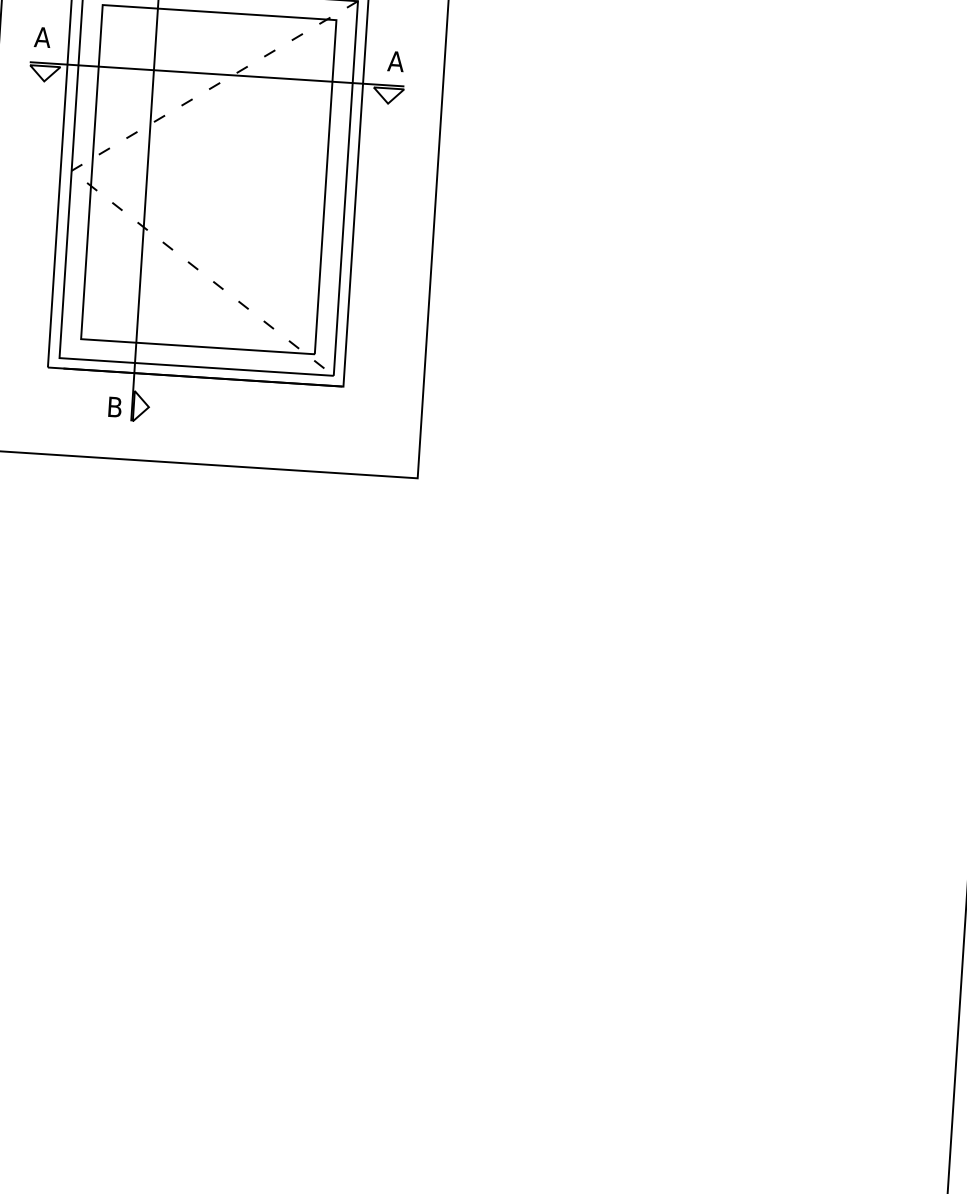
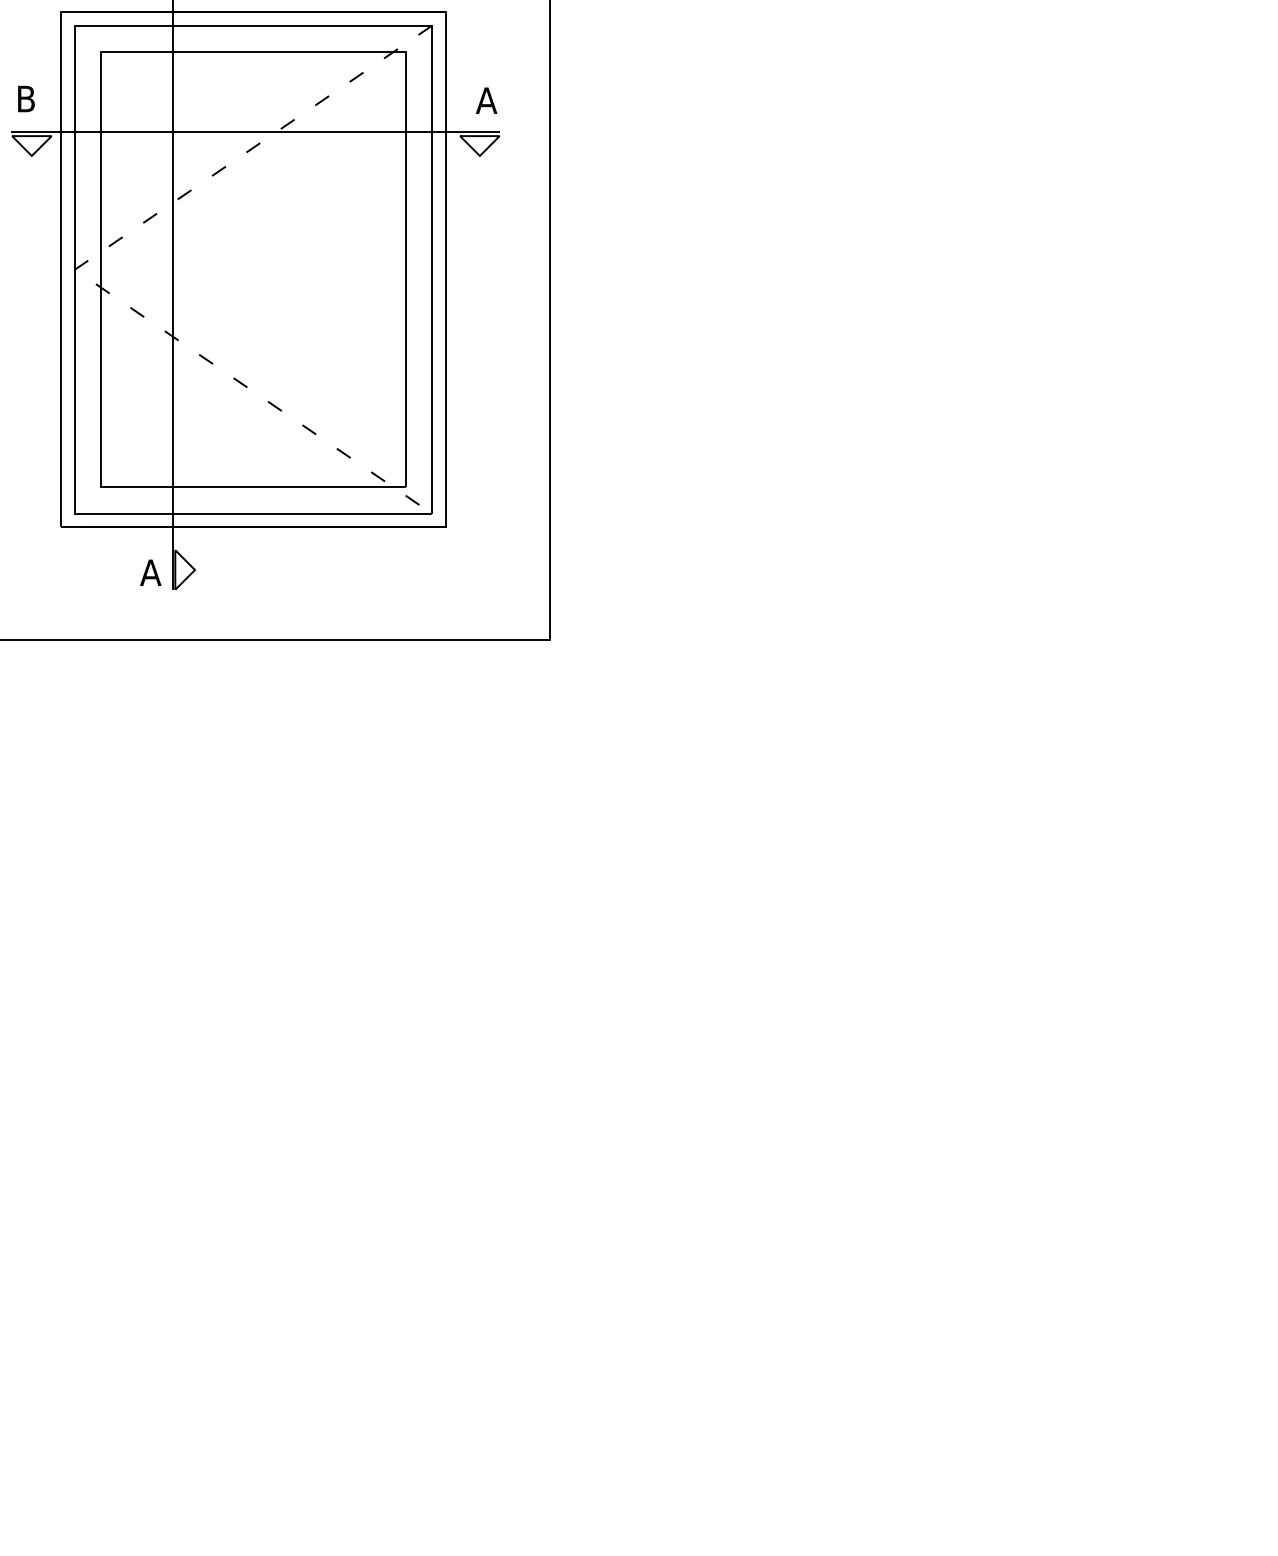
text: (42, 37) -> (25, 98), A -> B
text: (114, 406) -> (150, 572), B -> A

